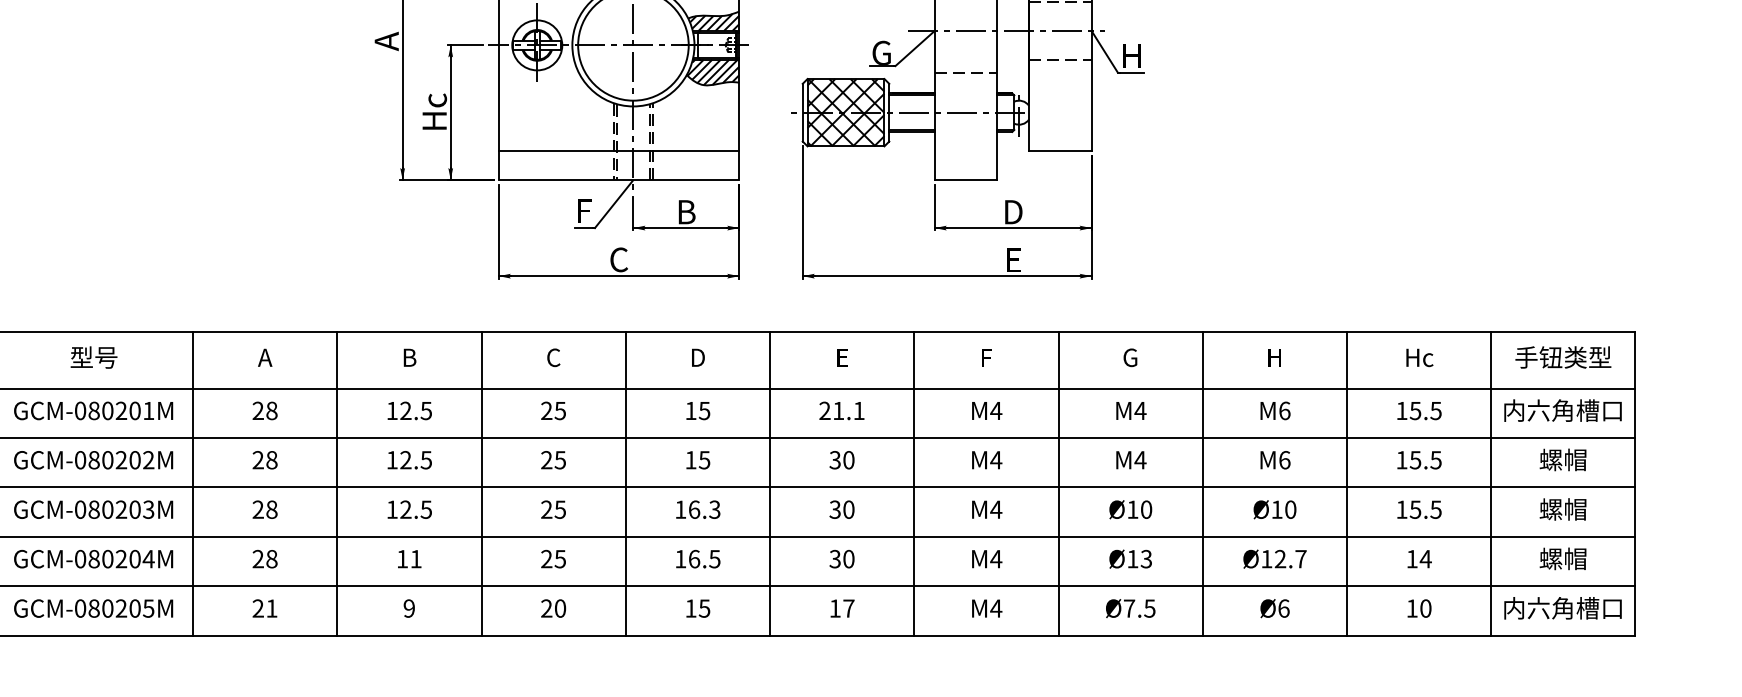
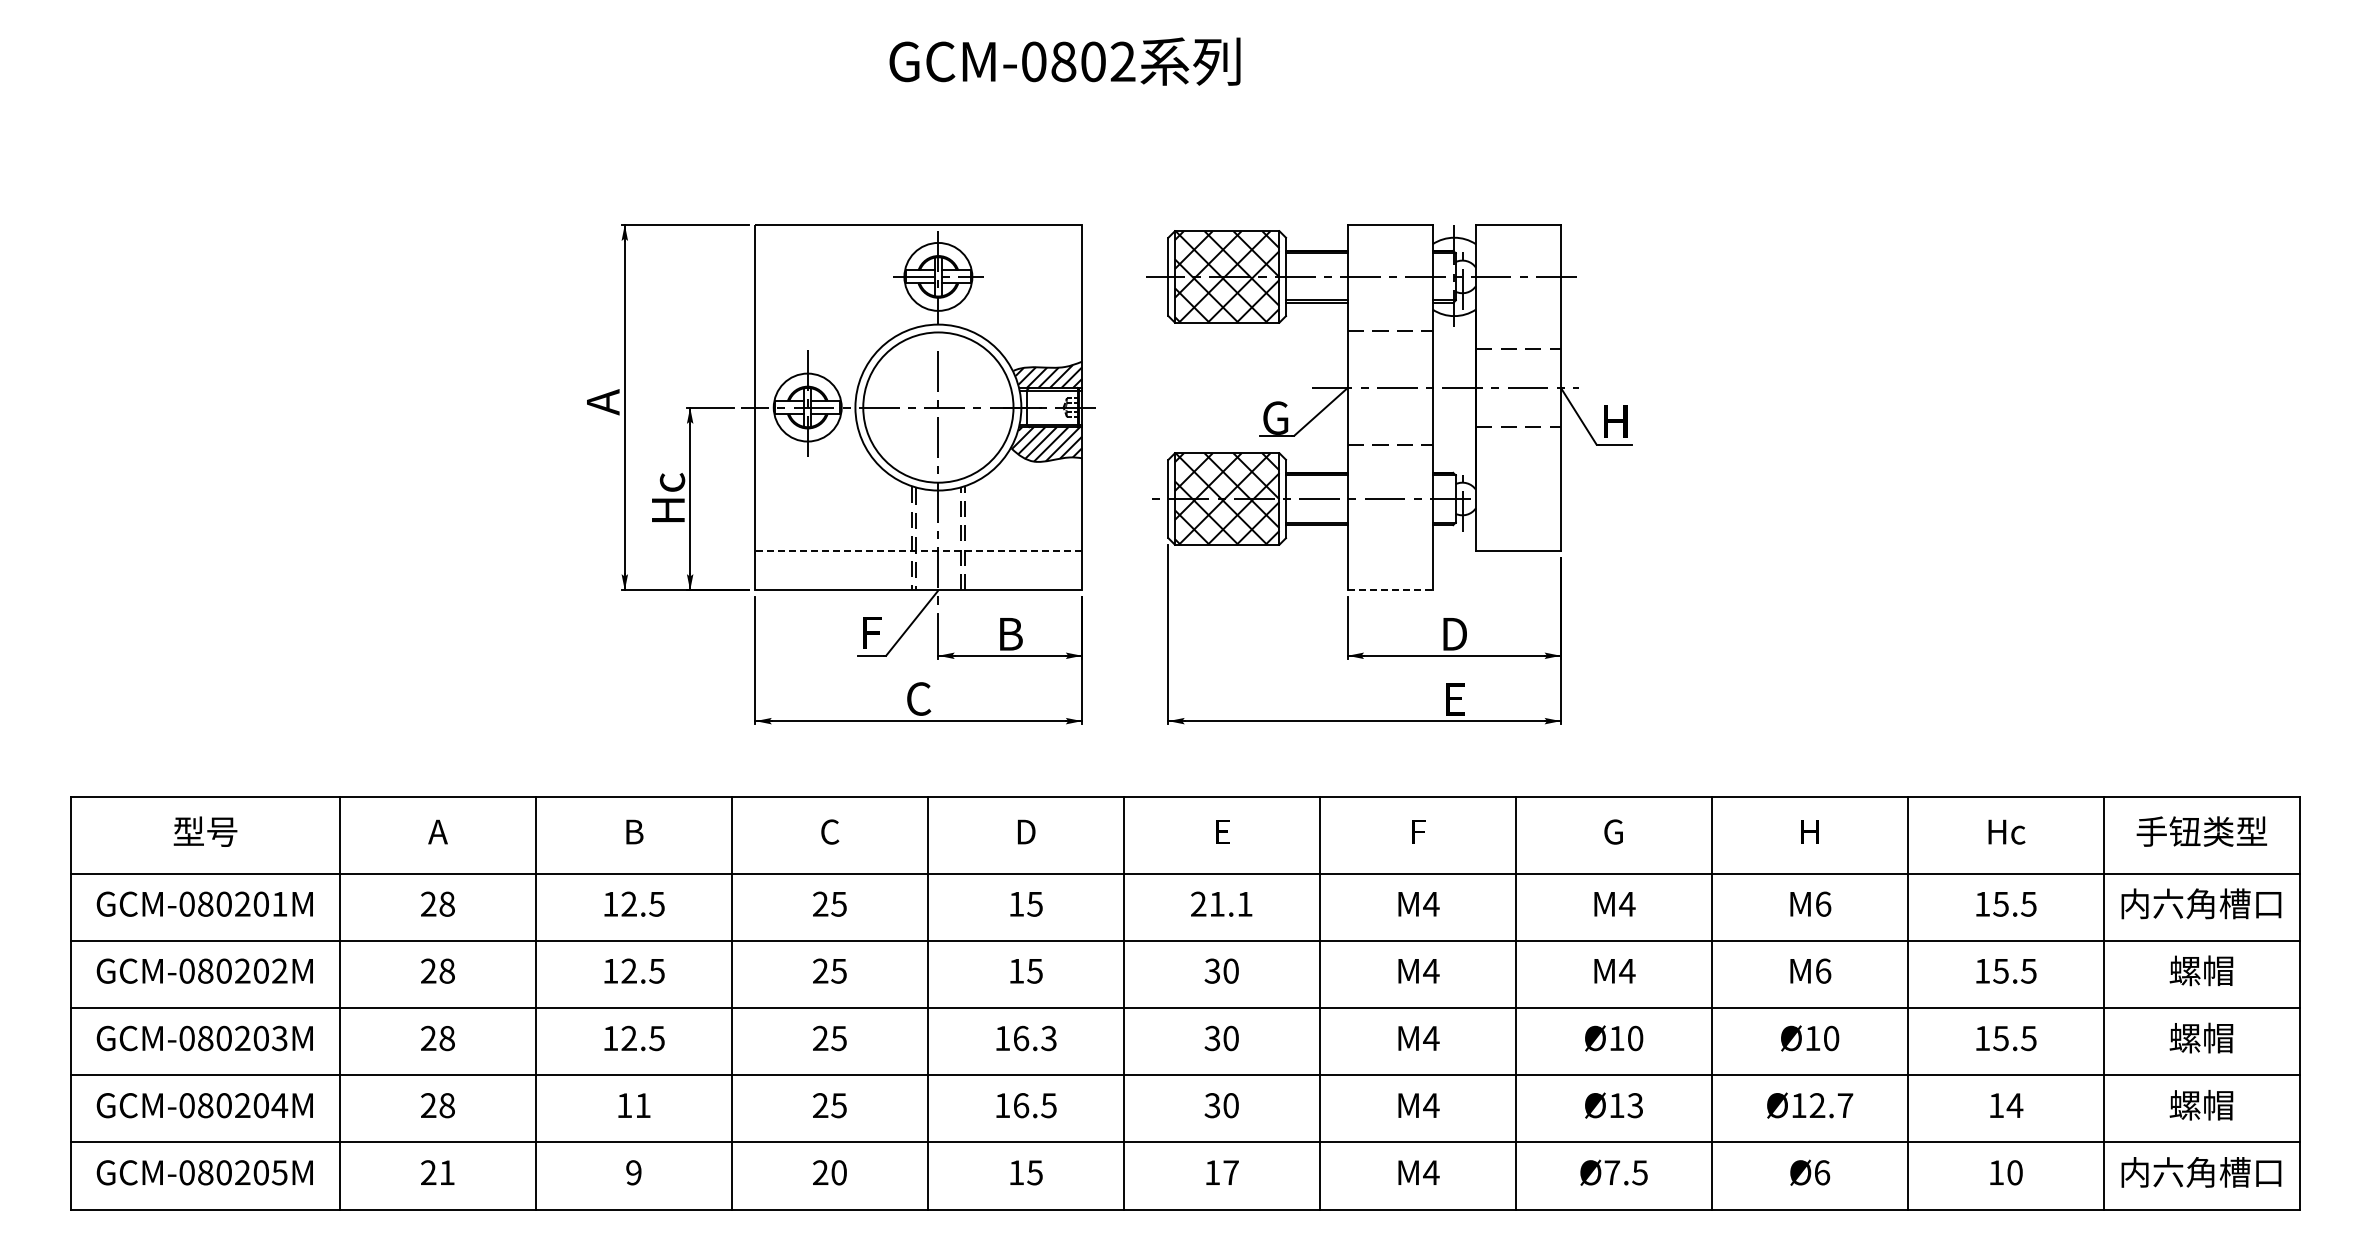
line: (618, 151) -> (918, 551), solid -> dashed
line: (966, 180) -> (1390, 590), solid -> dashed

